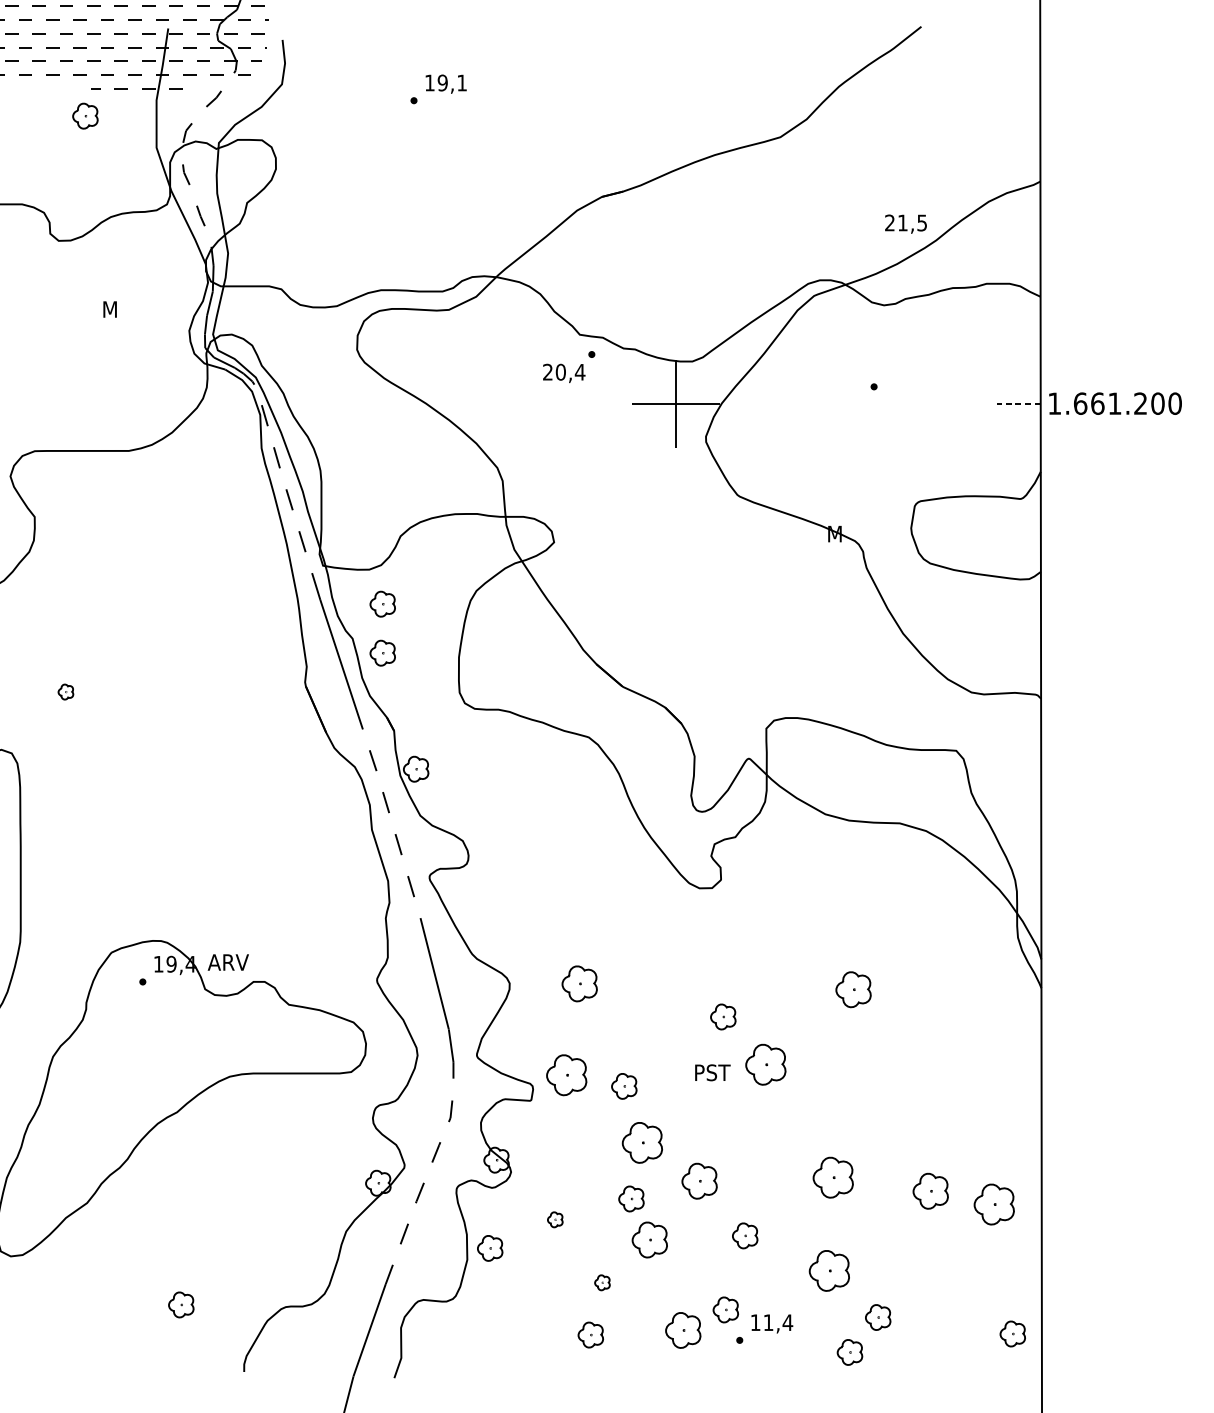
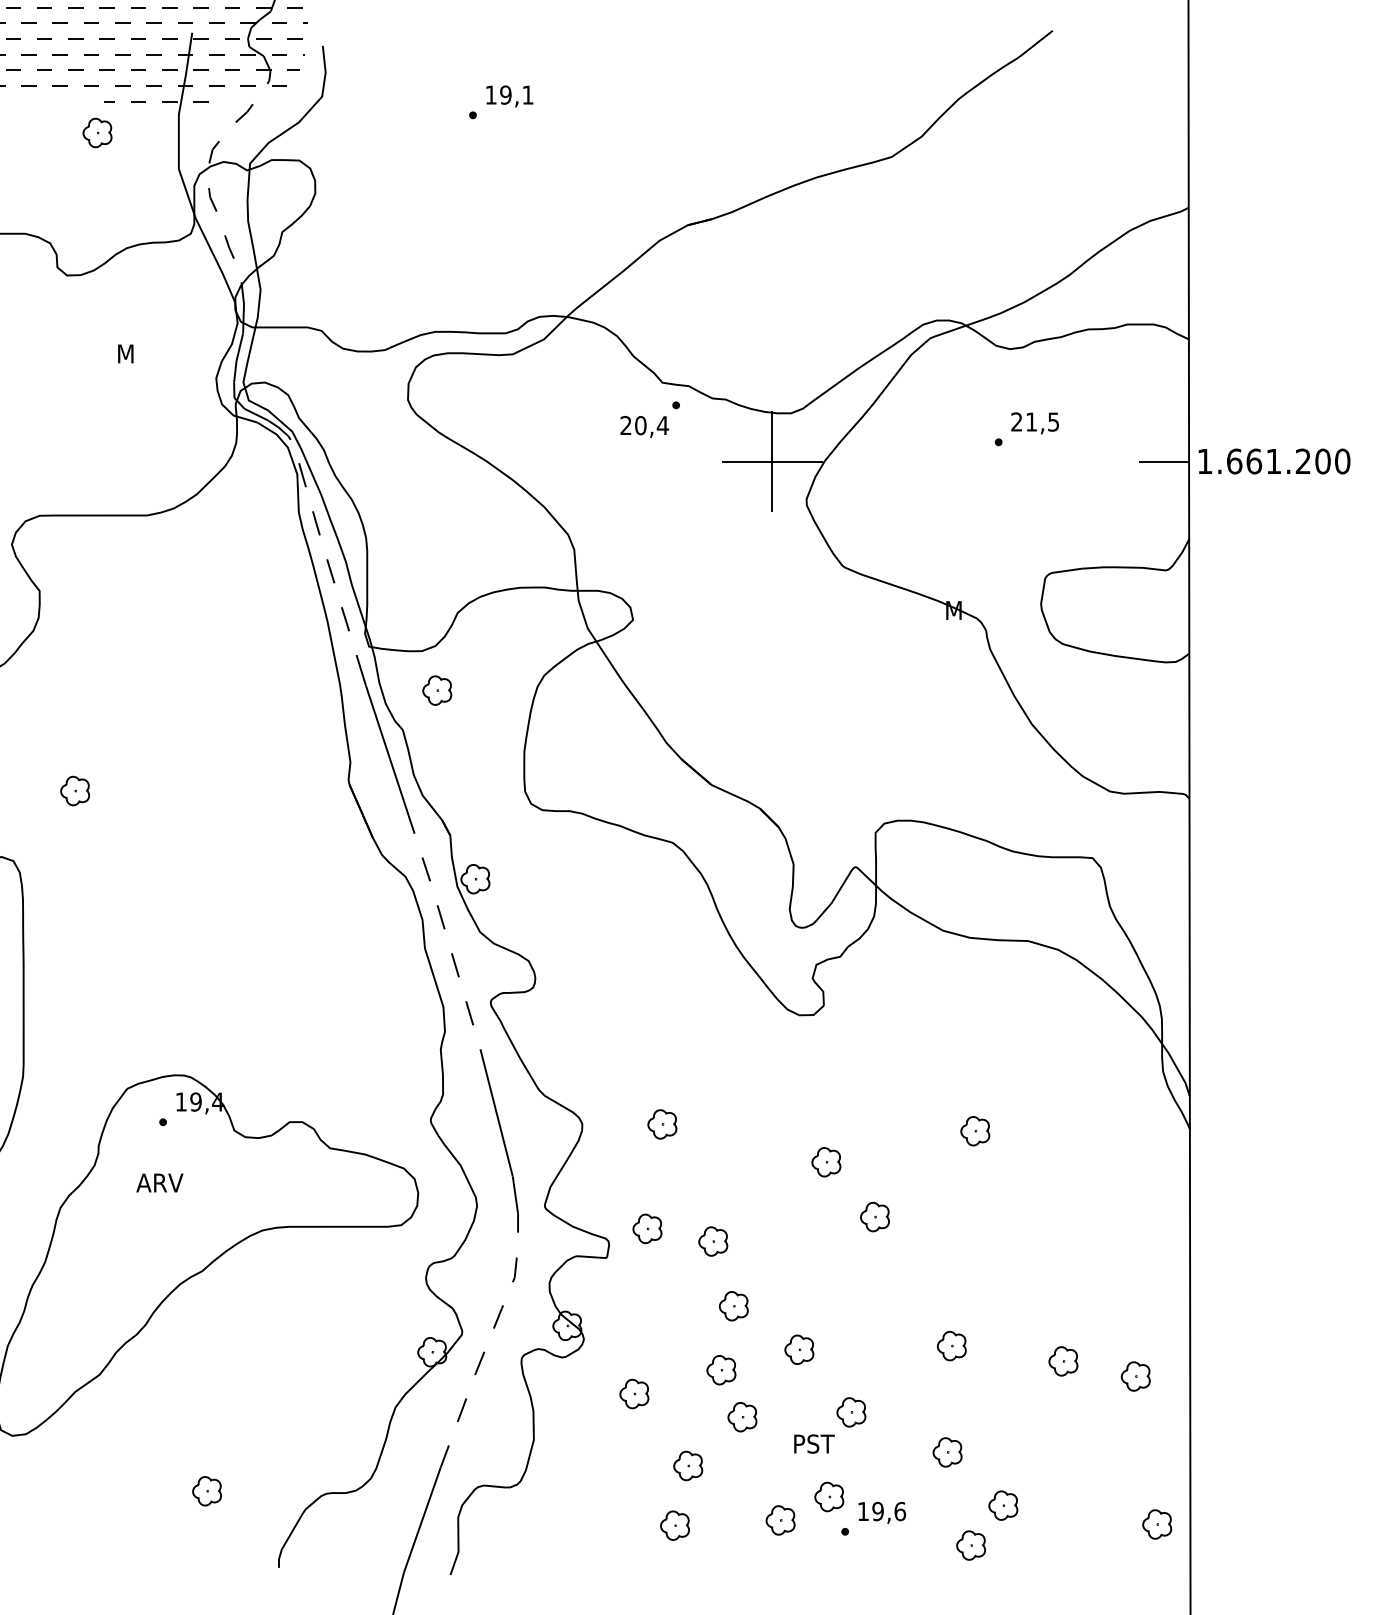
text: (905, 224) -> (1034, 423), moved
line: (1018, 403) -> (1163, 461), dashed -> solid
part: (382, 653) -> (437, 746), removed
part: (66, 691) -> (75, 790), size x1.67
text: (228, 962) -> (159, 1182), moved
part: (579, 983) -> (662, 1124), size x0.71
part: (853, 990) -> (975, 1131), size x0.71
part: (765, 1065) -> (874, 1217), size x0.62
text: (712, 1072) -> (814, 1443), moved
part: (566, 1074) -> (647, 1228), size x0.62
part: (642, 1143) -> (733, 1306), size x0.62
part: (832, 1178) -> (951, 1346), size x0.62
part: (699, 1180) -> (799, 1349), size x0.71
part: (930, 1191) -> (1063, 1361), size x0.71
part: (993, 1204) -> (1135, 1376), size x0.62
part: (555, 1219) -> (634, 1393), size x1.67
part: (649, 1240) -> (742, 1417), size x0.71
part: (489, 1248) -> (559, 1426), removed
part: (829, 1271) -> (947, 1452), size x0.62
part: (602, 1282) -> (688, 1465), size x1.67
text: (778, 1322) -> (889, 1511), 11,4 -> 19,6
part: (683, 1330) -> (780, 1520), size x0.71

